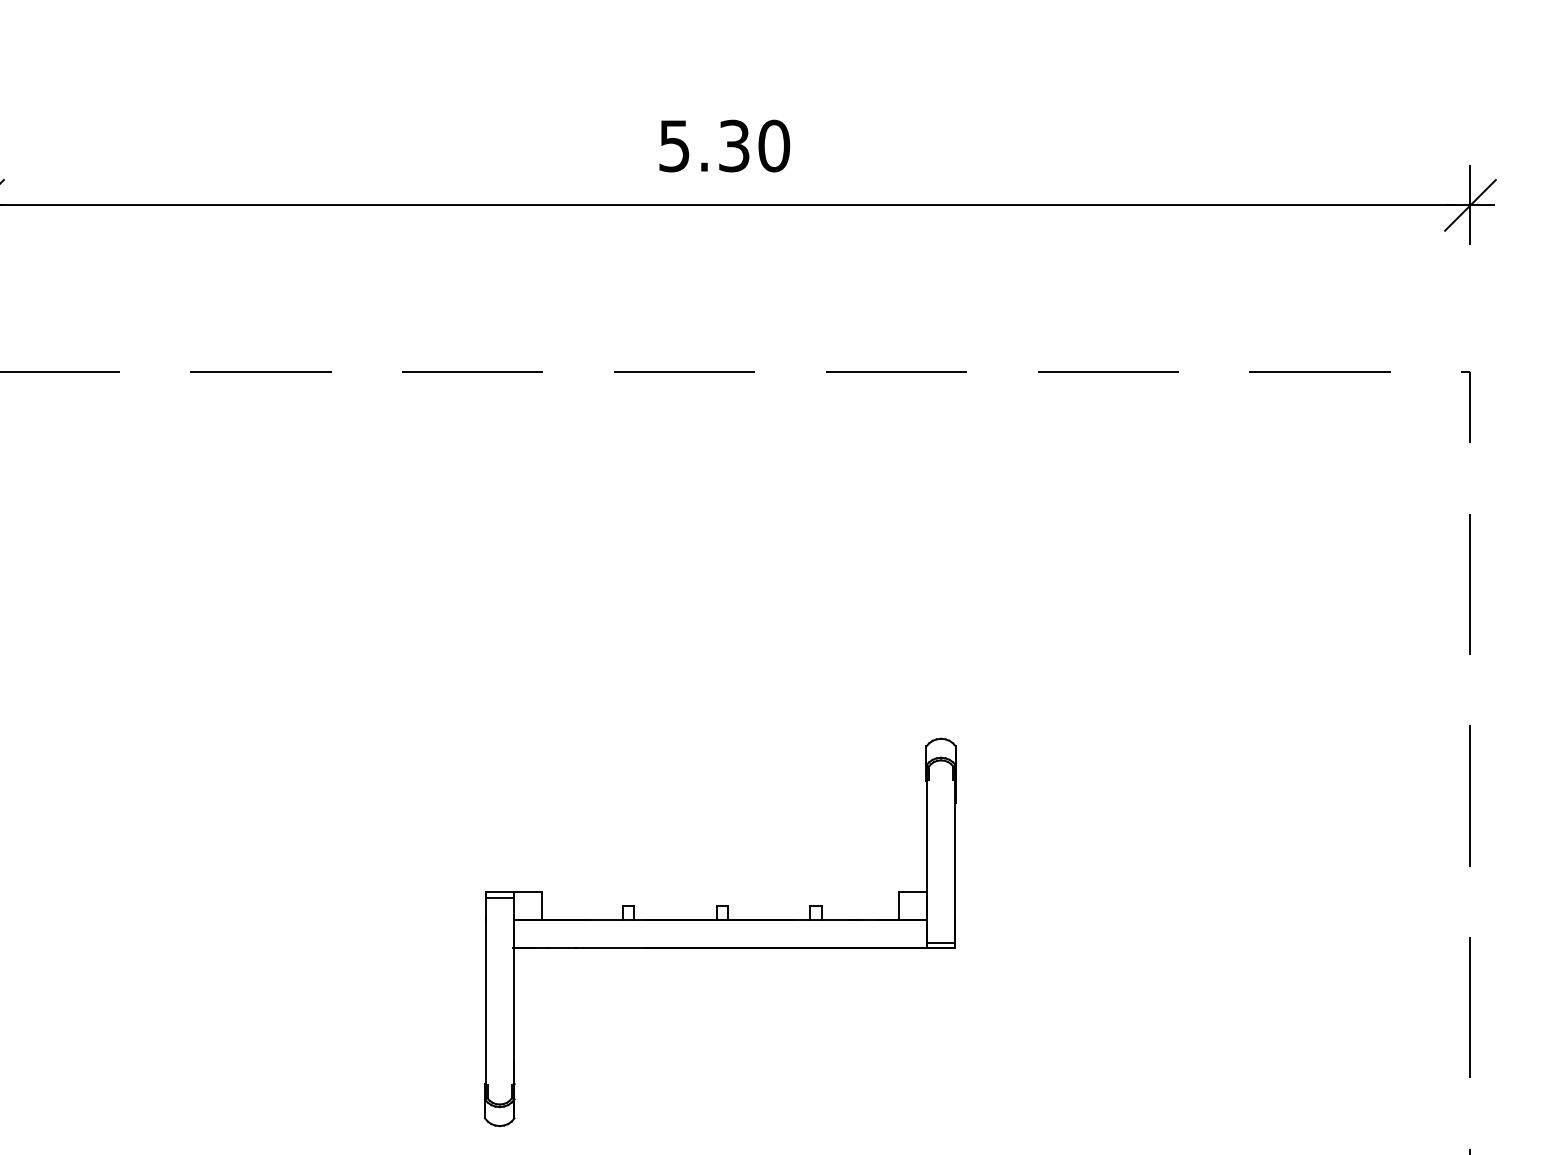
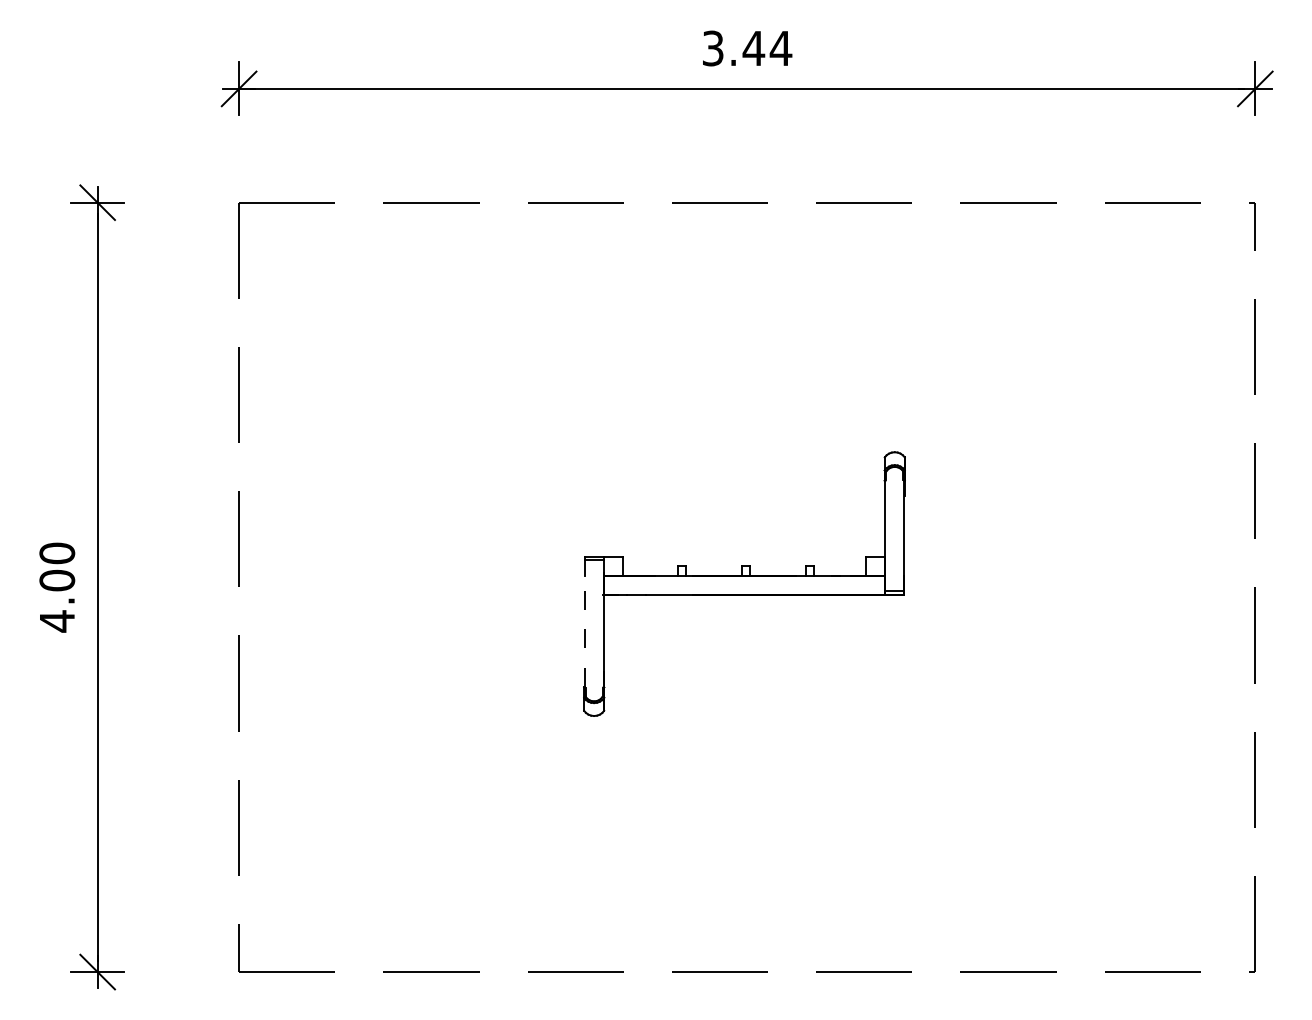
text: (724, 146) -> (747, 48), 5.30 -> 3.44
line: (485, 1000) -> (584, 630), solid -> dashed

